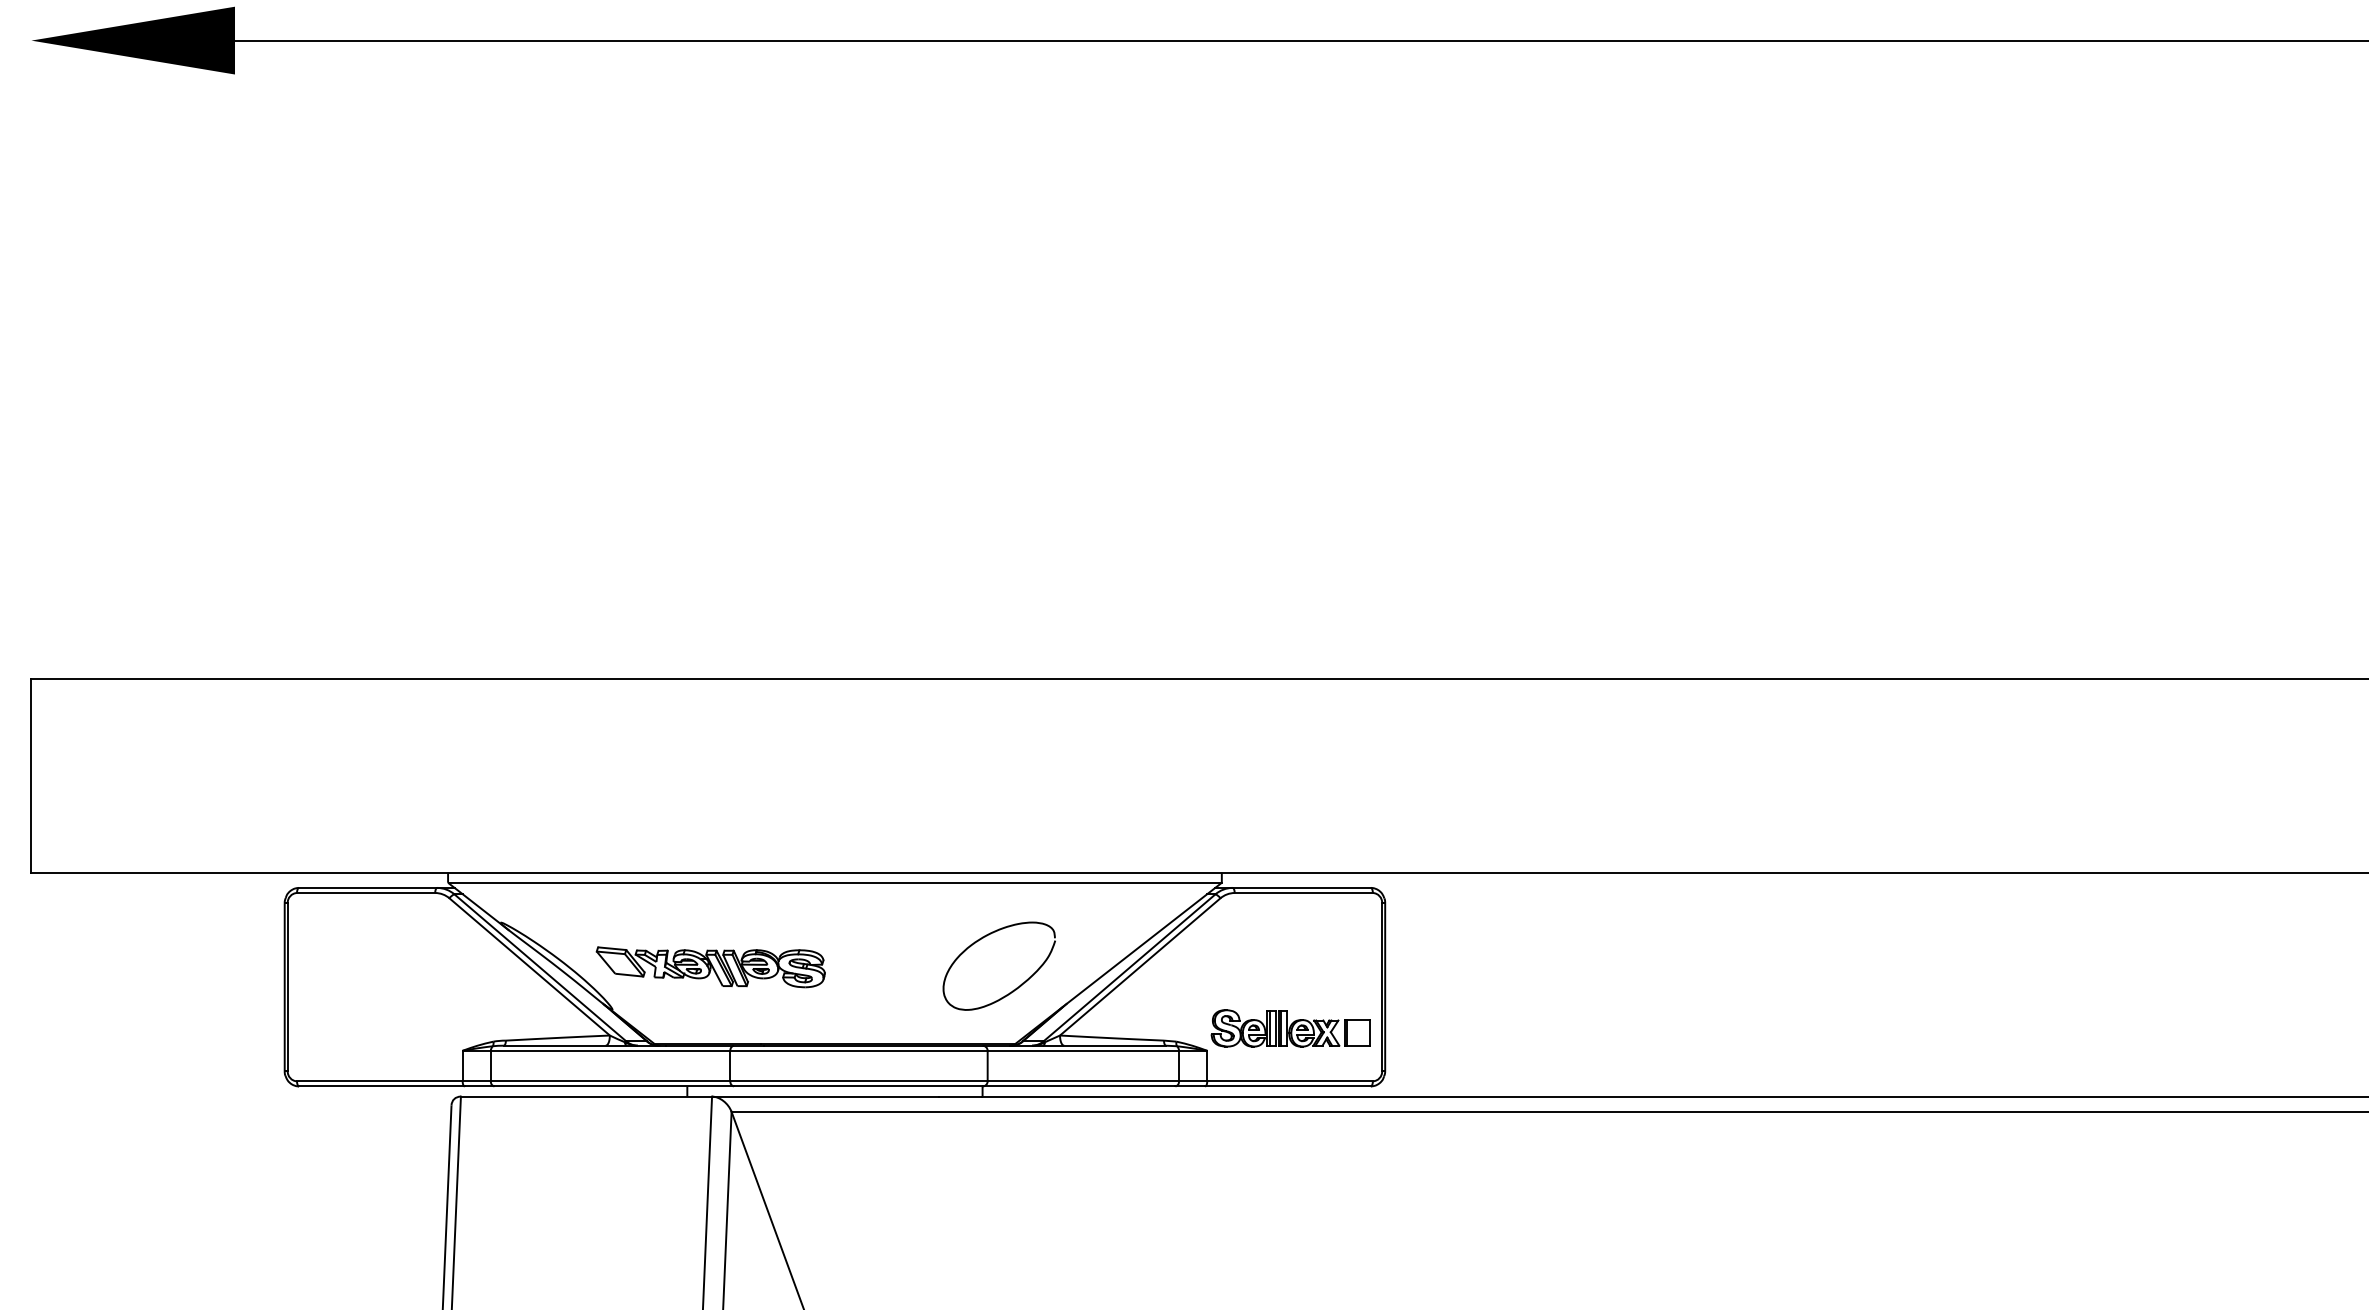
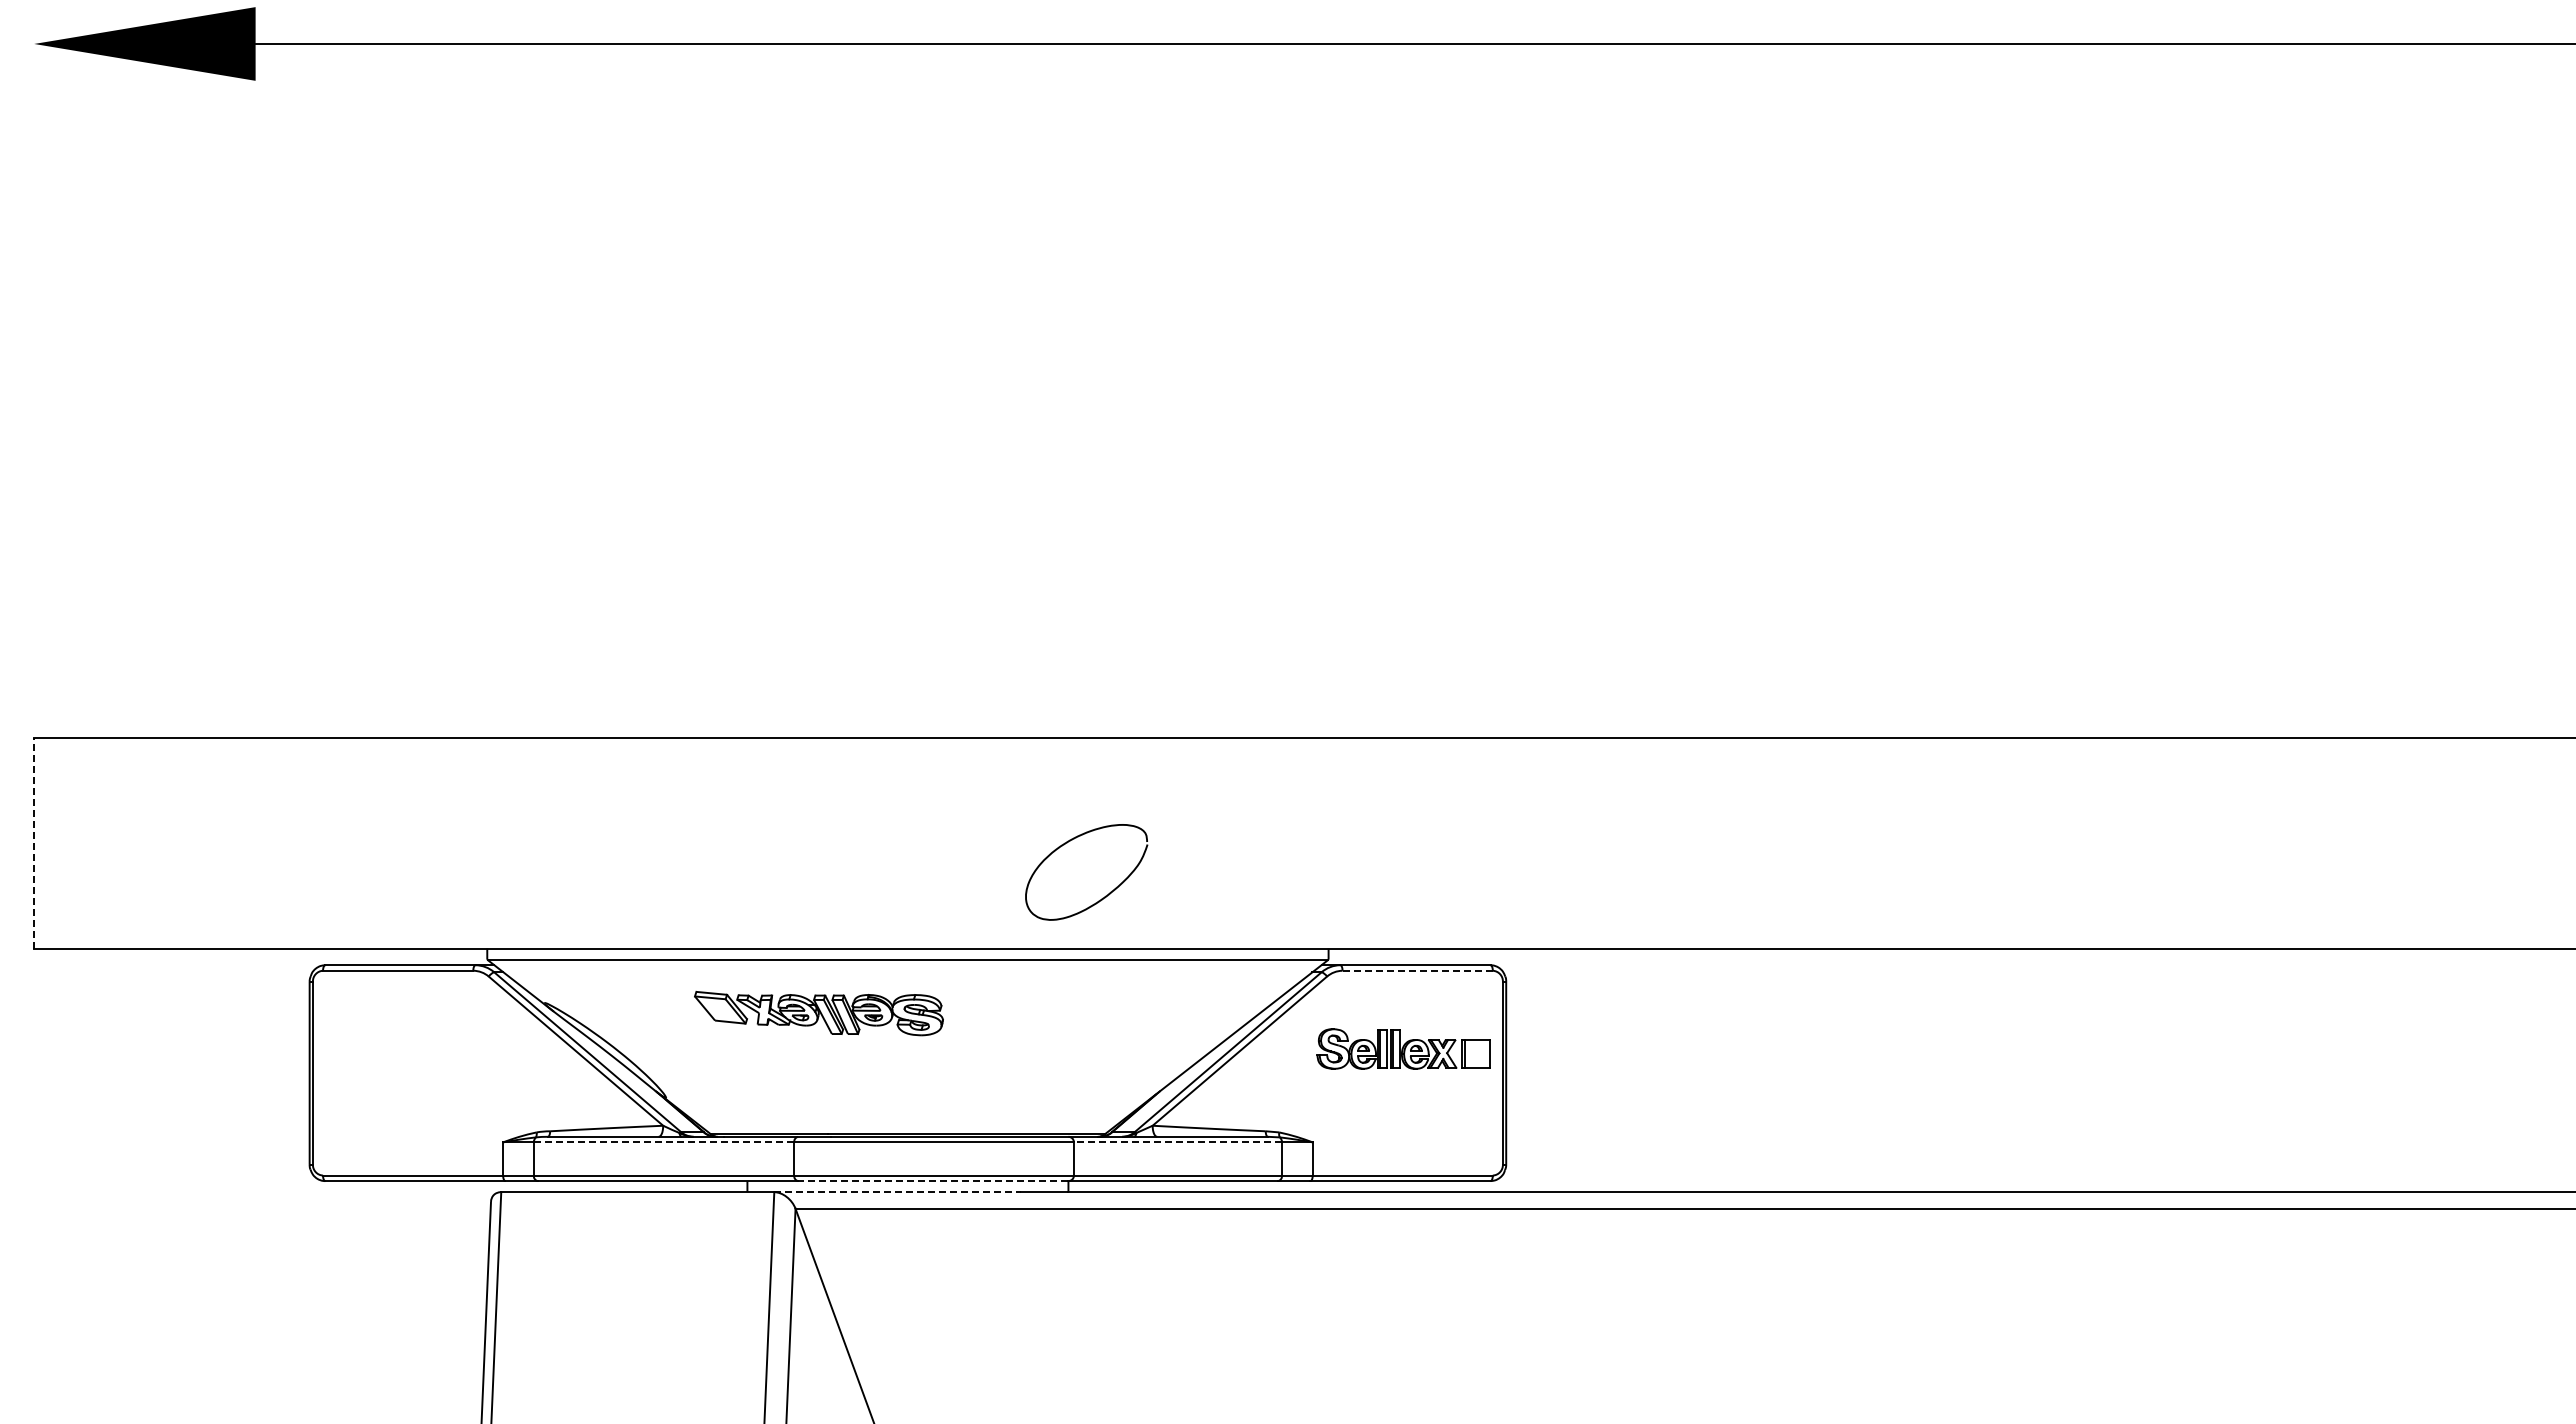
line: (31, 775) -> (34, 842), solid -> dashed
line: (1303, 892) -> (1417, 970), solid -> dashed
part: (710, 967) -> (818, 1013), moved
curve: (1016, 987) -> (1105, 895), moved
part: (1290, 1027) -> (1403, 1048), moved
line: (610, 1050) -> (663, 1142), solid -> dashed
line: (1082, 1050) -> (1177, 1142), solid -> dashed
line: (857, 1086) -> (932, 1181), solid -> dashed
line: (825, 1096) -> (897, 1192), solid -> dashed

